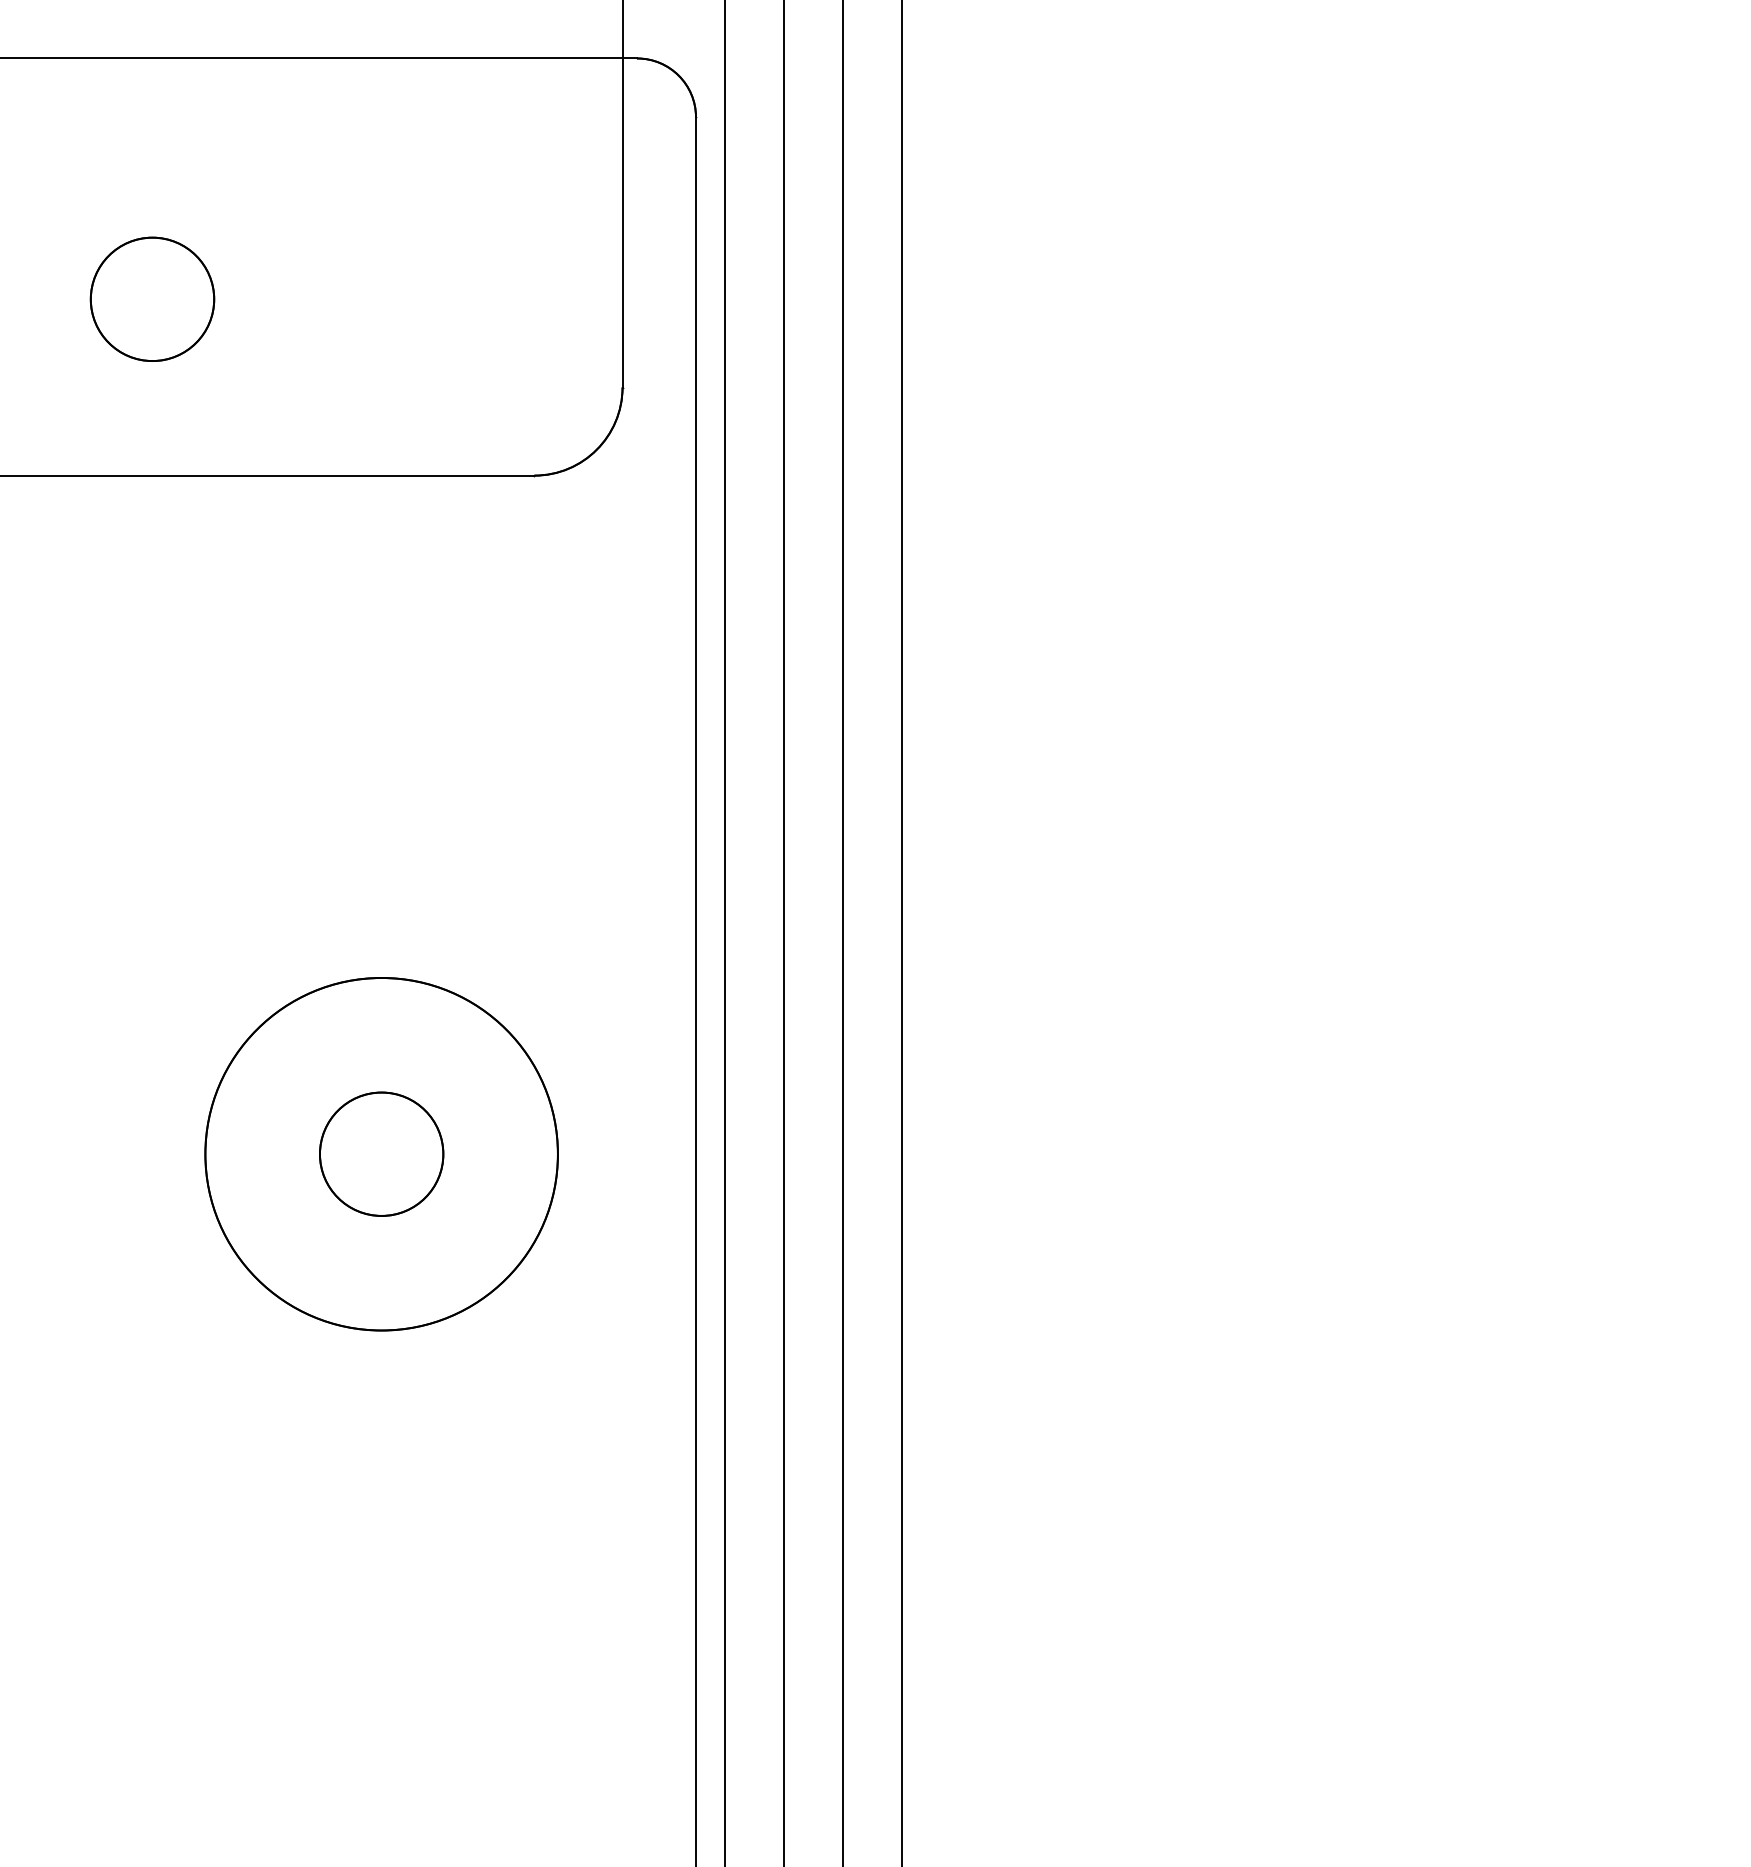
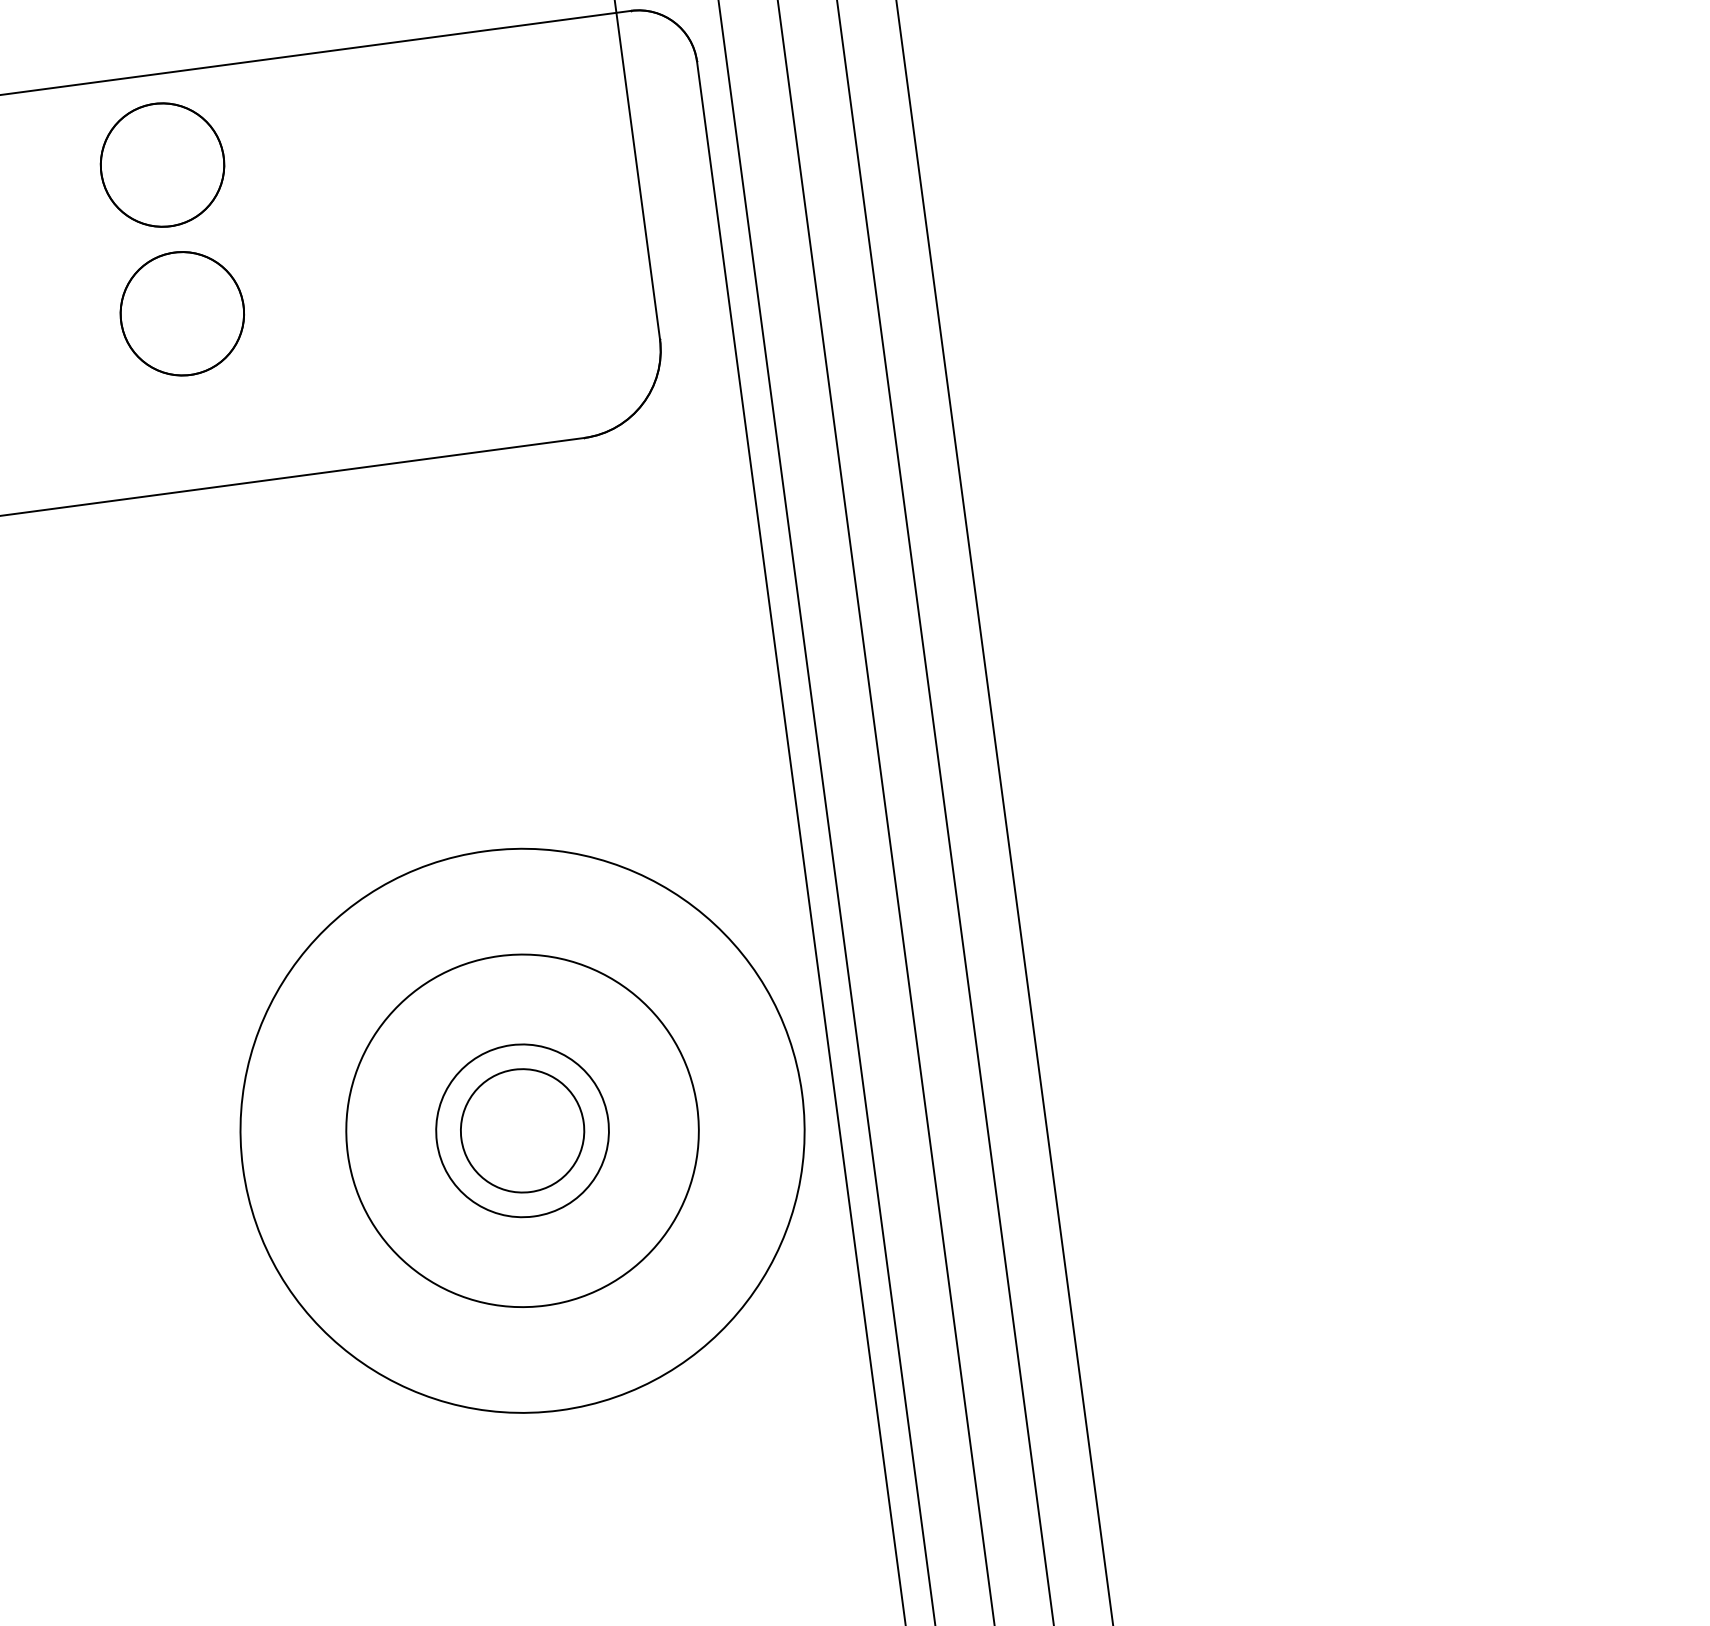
part: (152, 148) -> (162, 164), added
circle: (381, 1153) -> (522, 1130), size x1.4
circle: (381, 1153) -> (522, 1130), size x1.6

